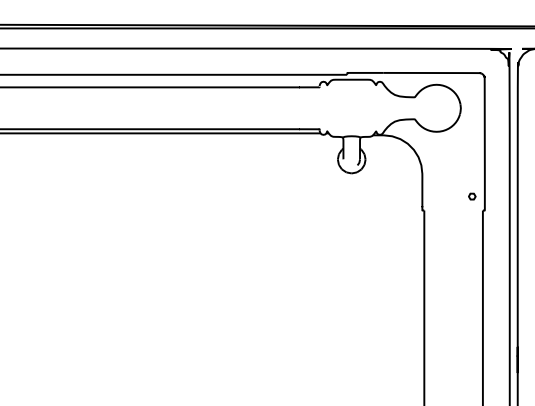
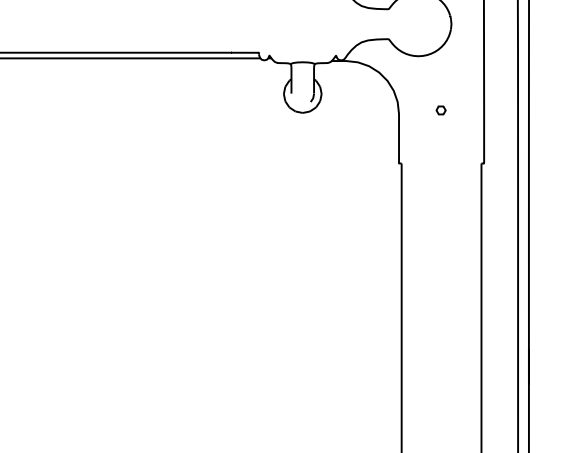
part: (472, 196) -> (441, 110), moved

